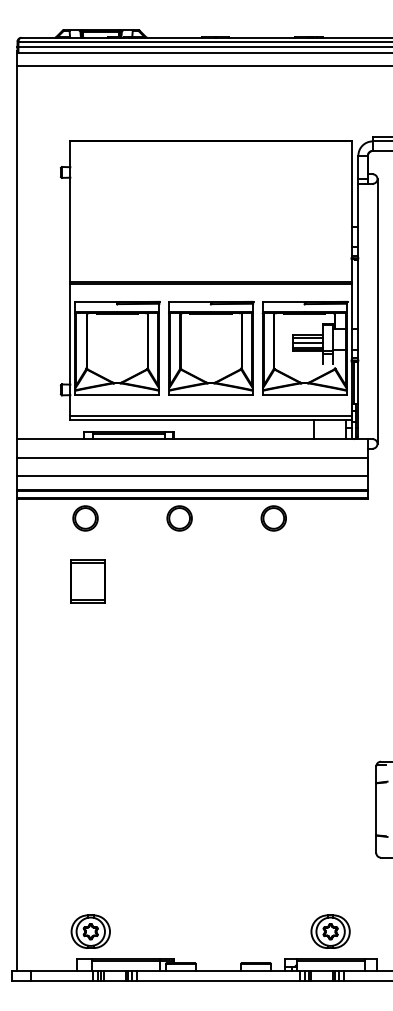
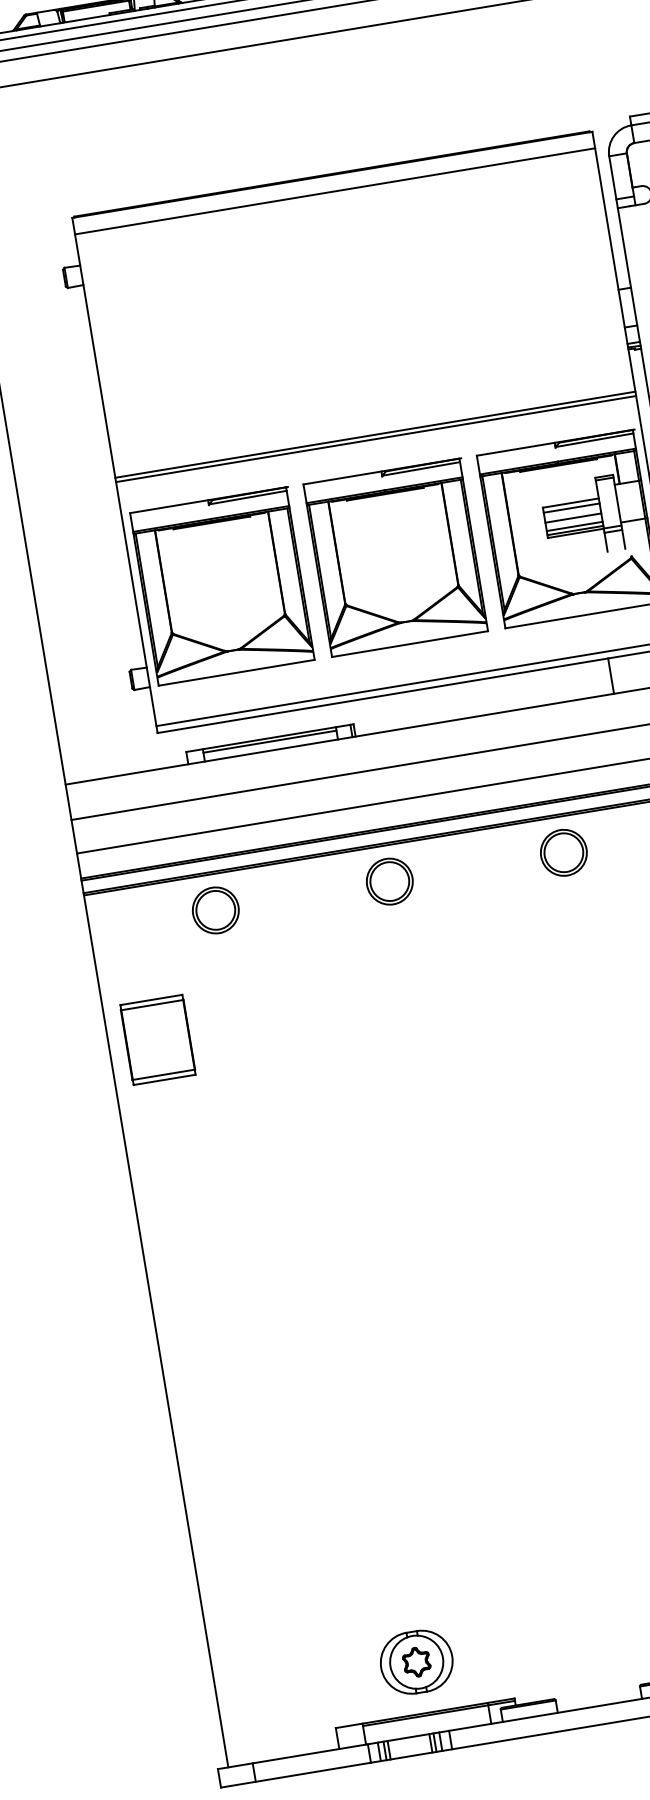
line: (210, 150) -> (334, 191), added
part: (87, 581) -> (157, 1039), moved
part: (90, 931) -> (416, 1661), moved

